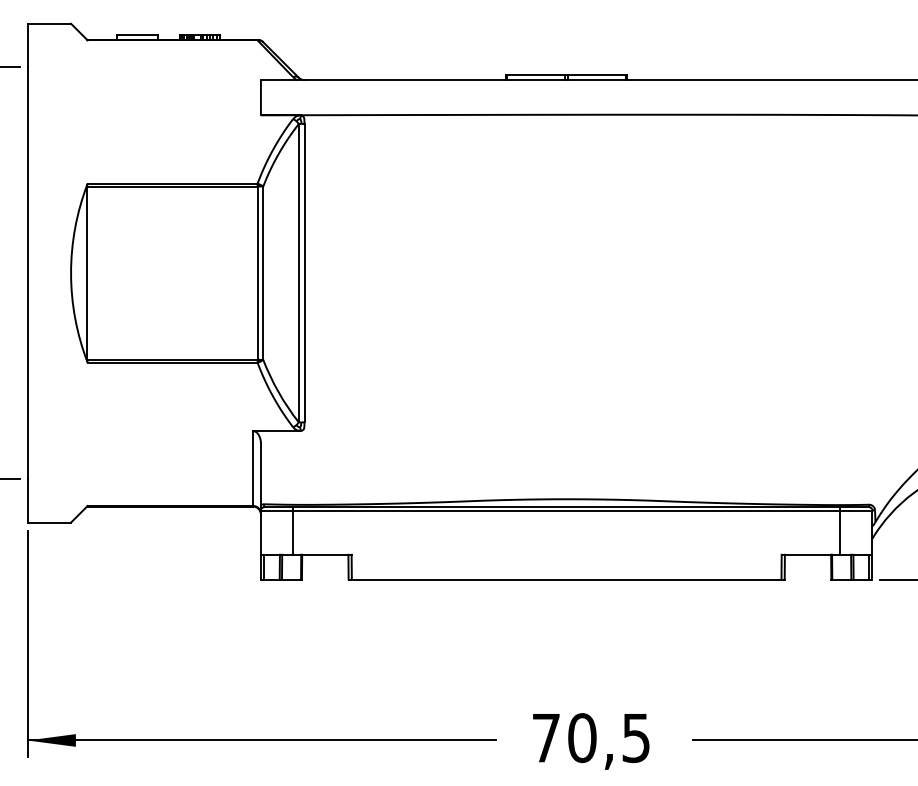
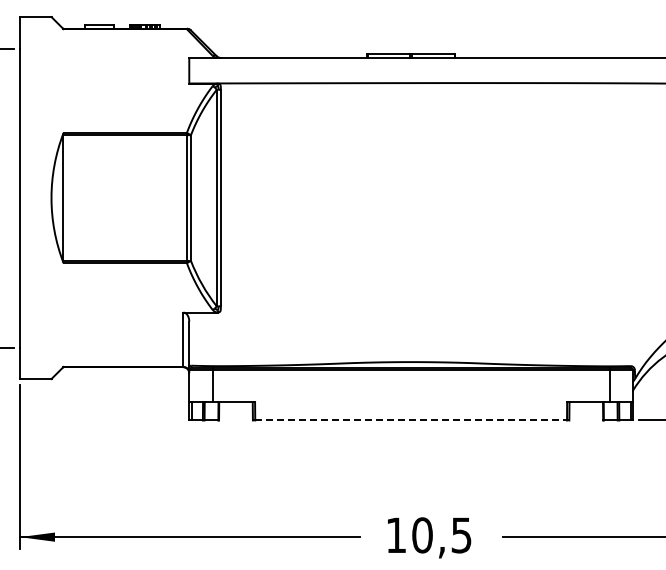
line: (567, 579) -> (411, 420), solid -> dashed
text: (545, 736) -> (395, 534), 70,5 -> 10,5

